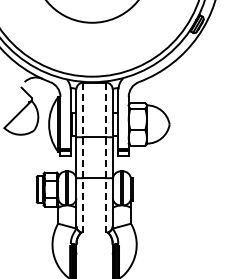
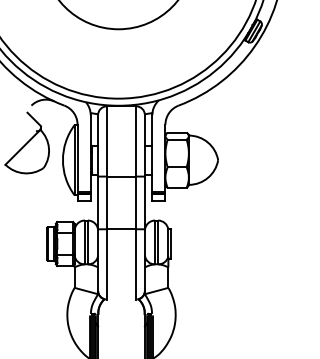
line: (105, 157) -> (135, 202), dashed -> solid
line: (83, 158) -> (107, 203), dashed -> solid

